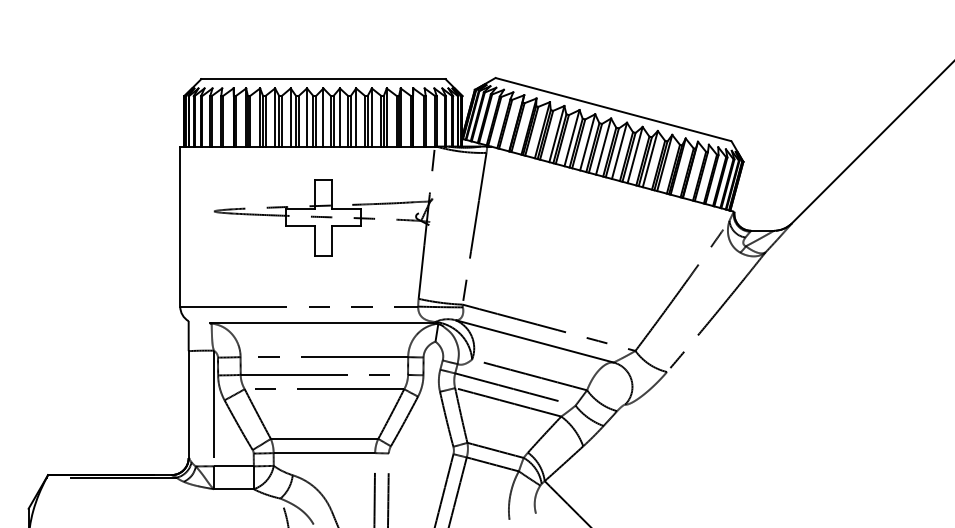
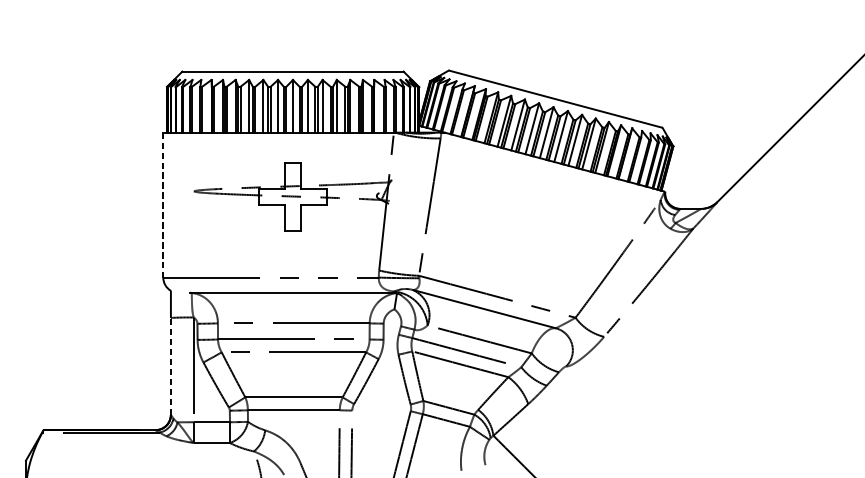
line: (180, 227) -> (163, 205), solid -> dashed
line: (188, 404) -> (170, 366), solid -> dashed

